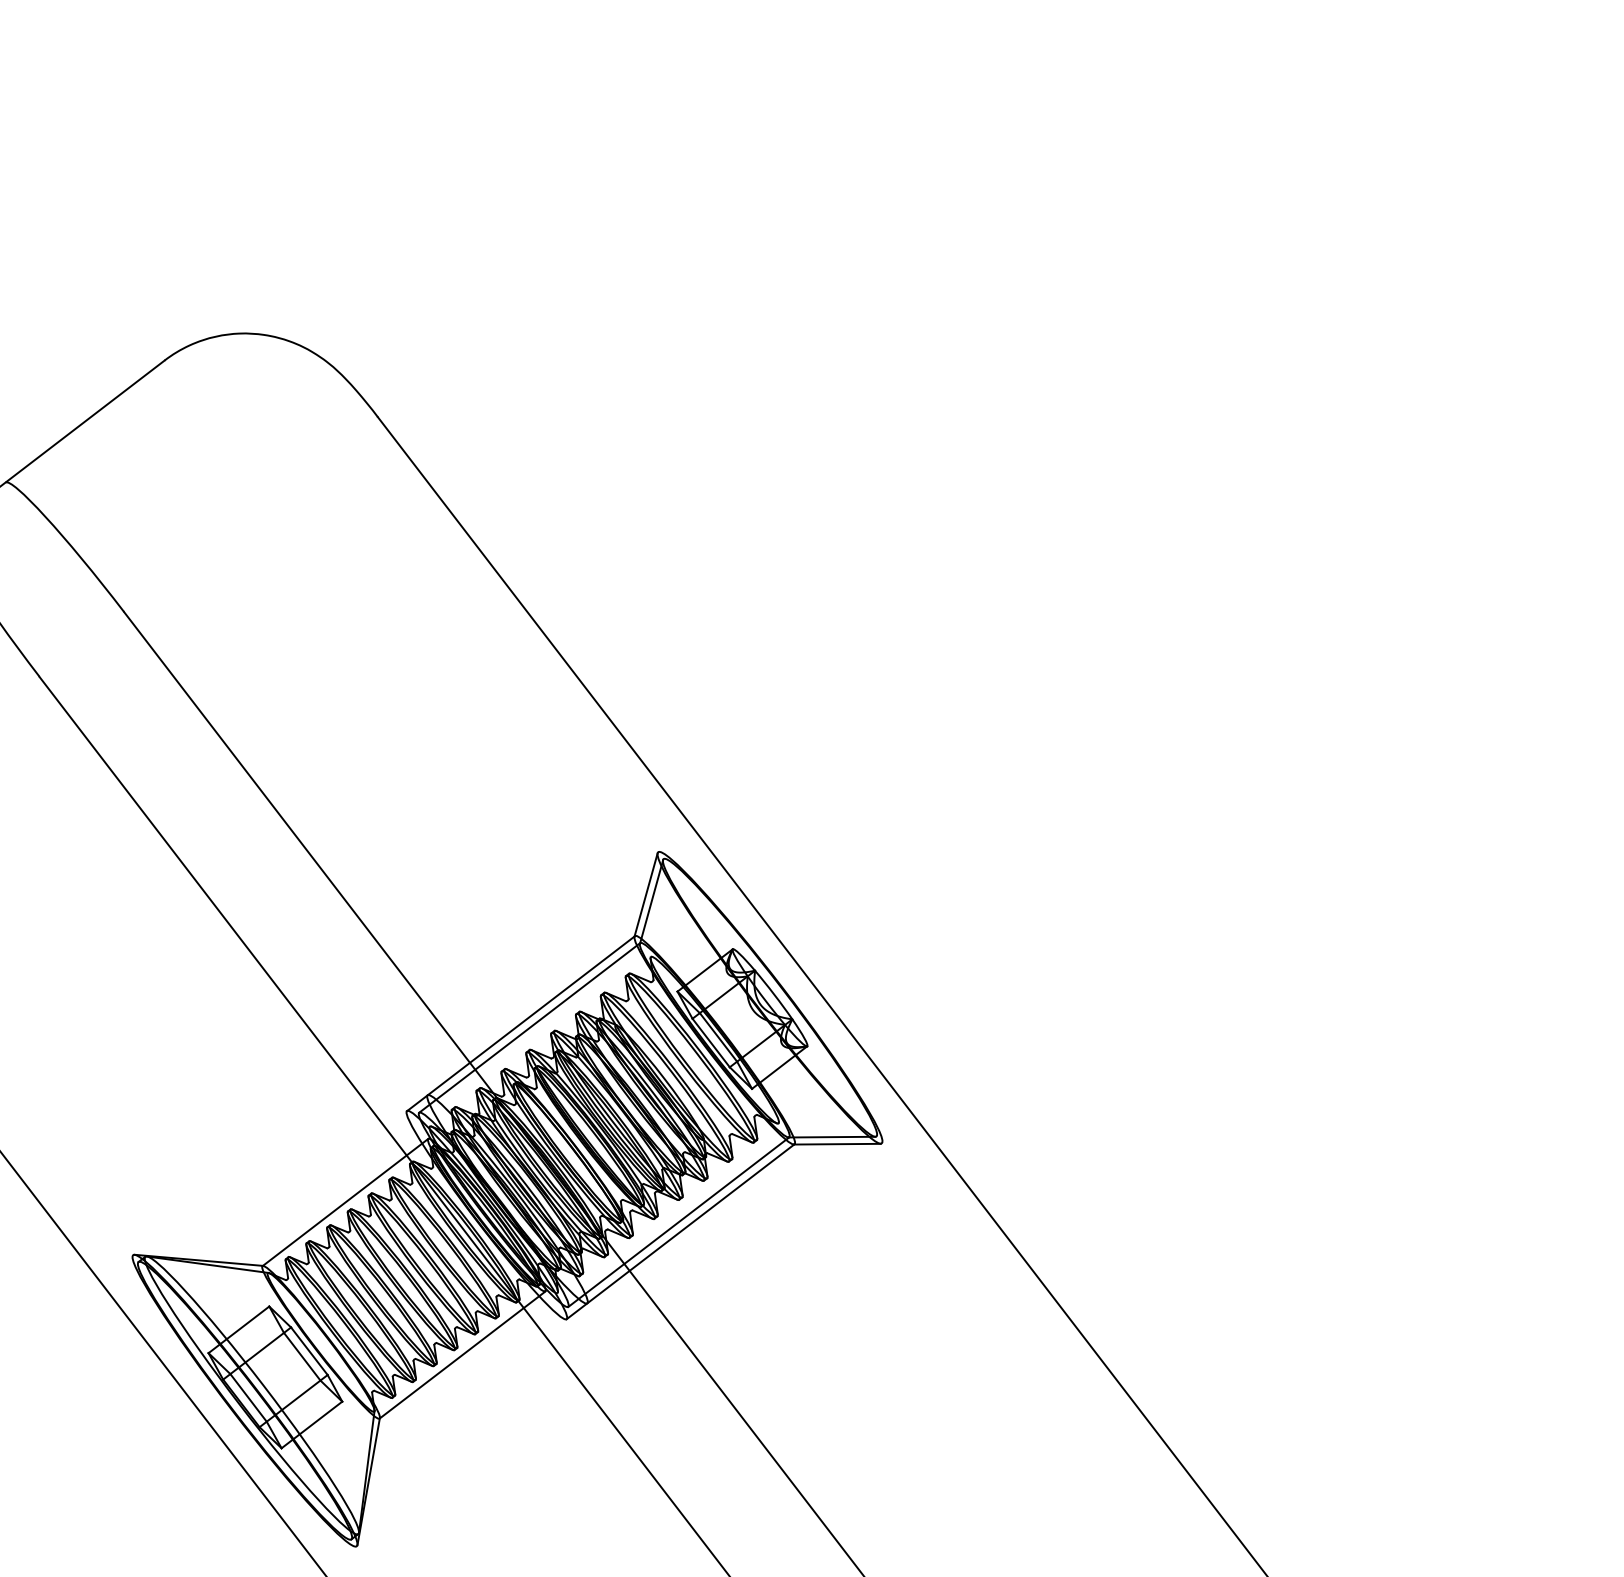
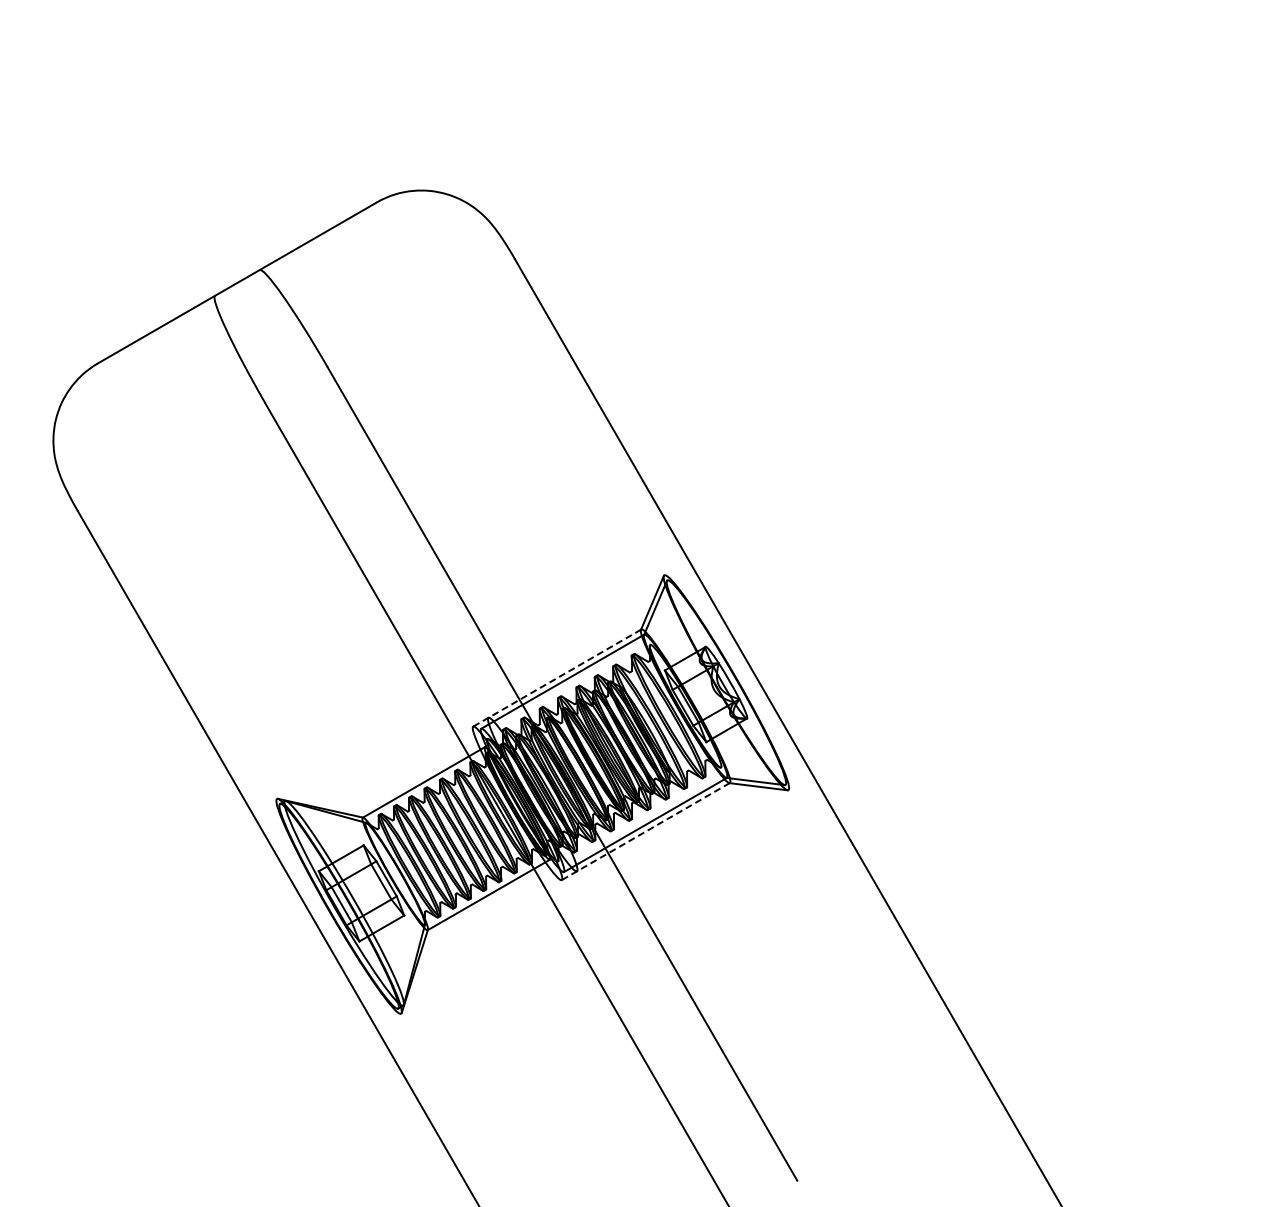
line: (519, 1024) -> (556, 678), solid -> dashed
line: (680, 1231) -> (645, 831), solid -> dashed

